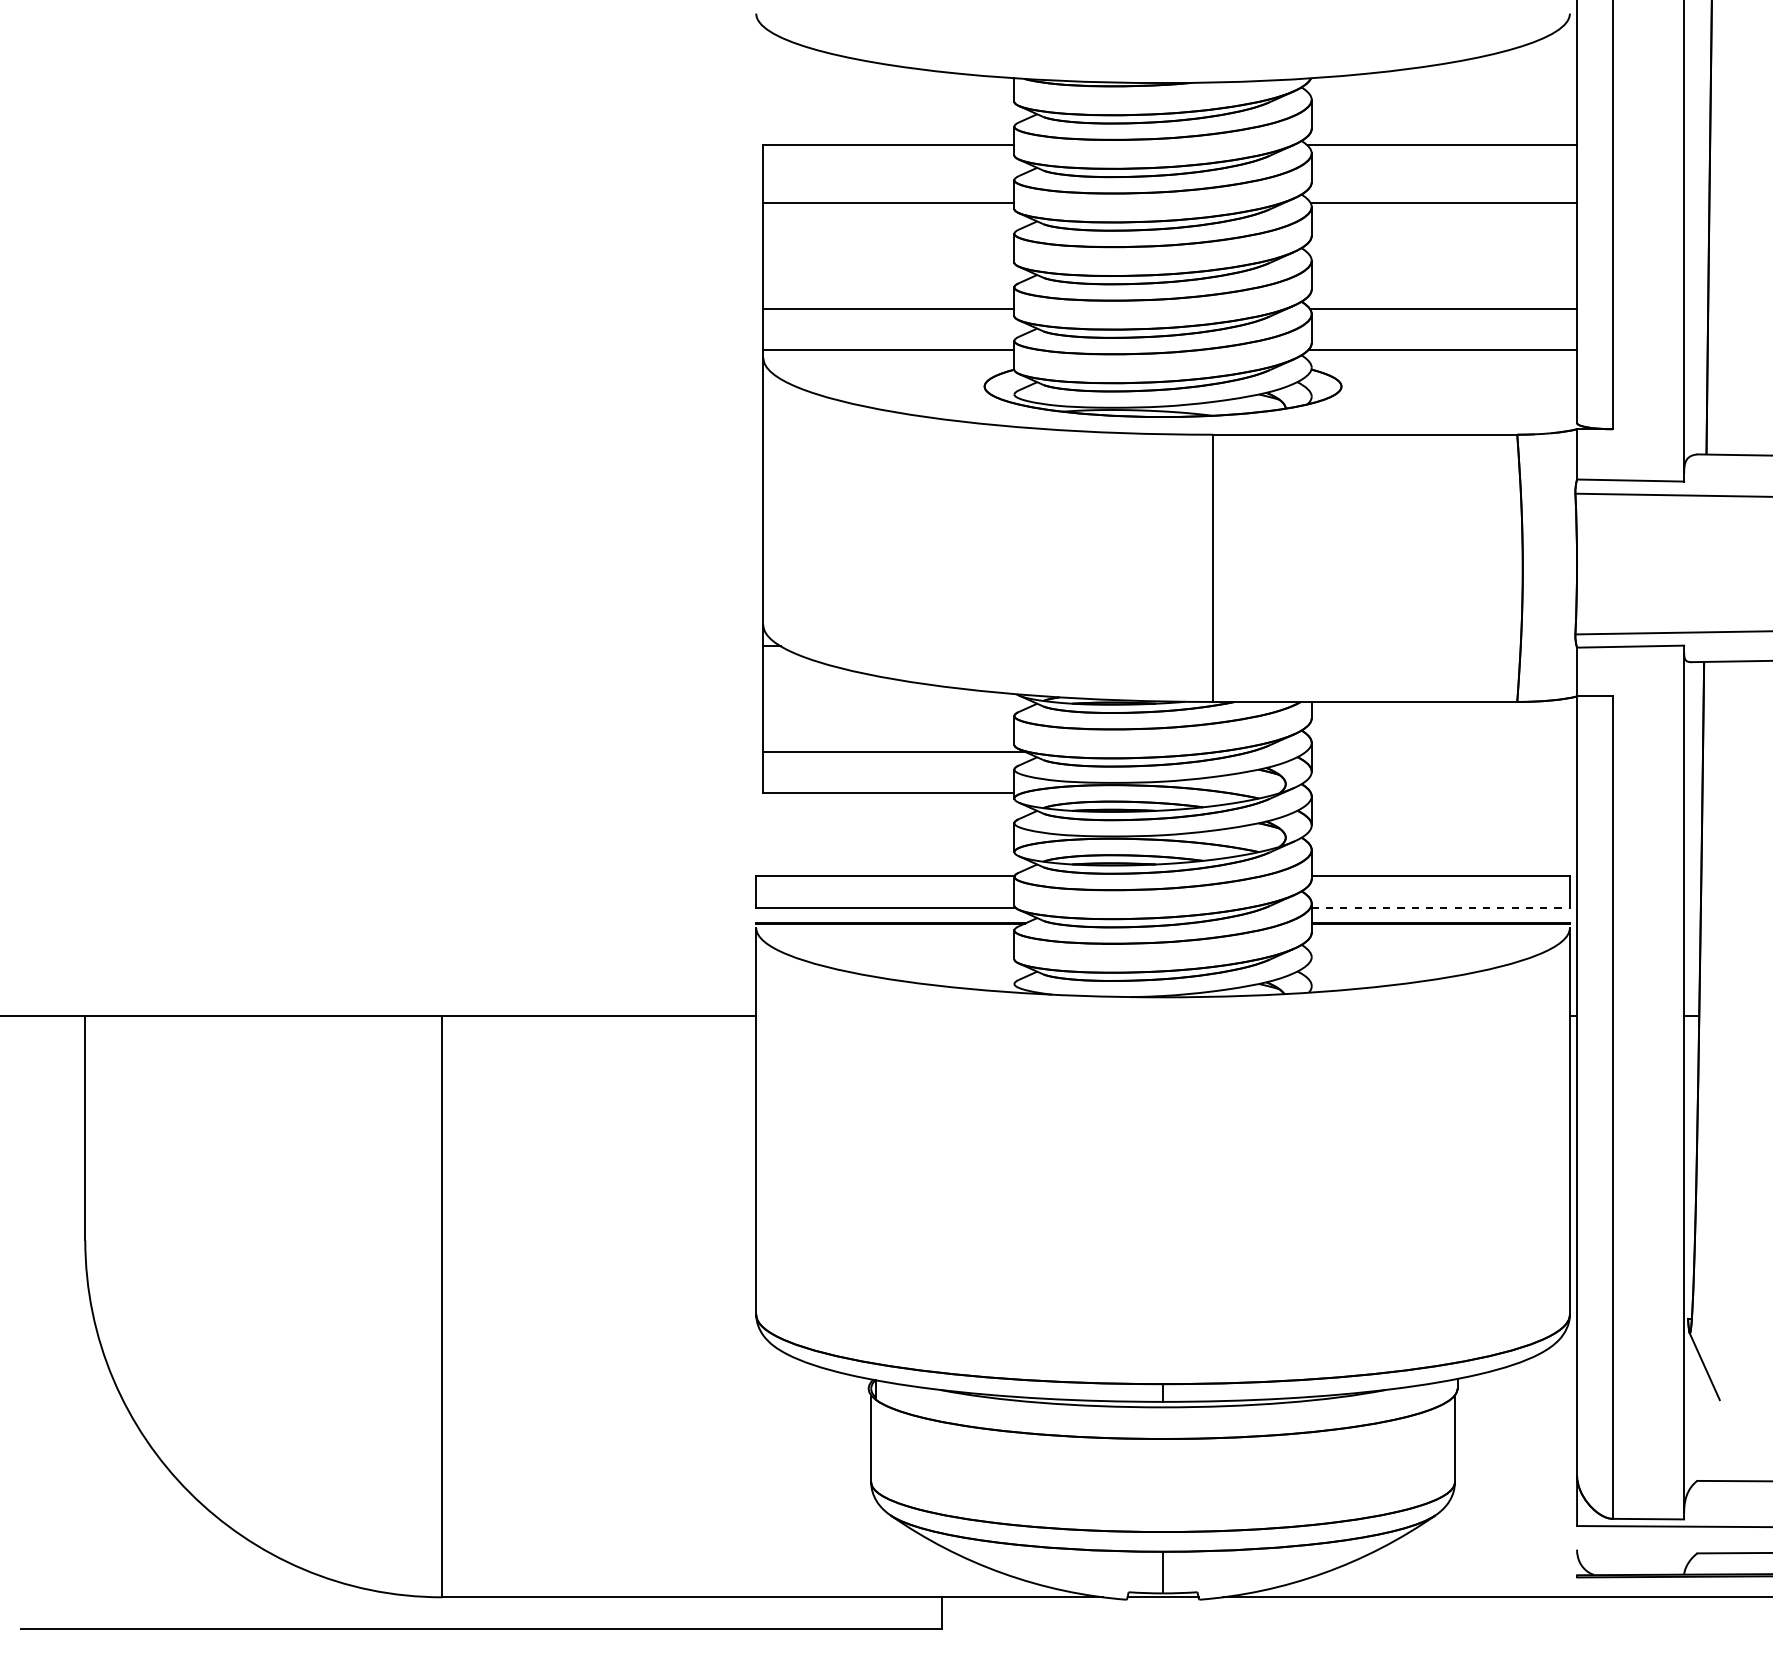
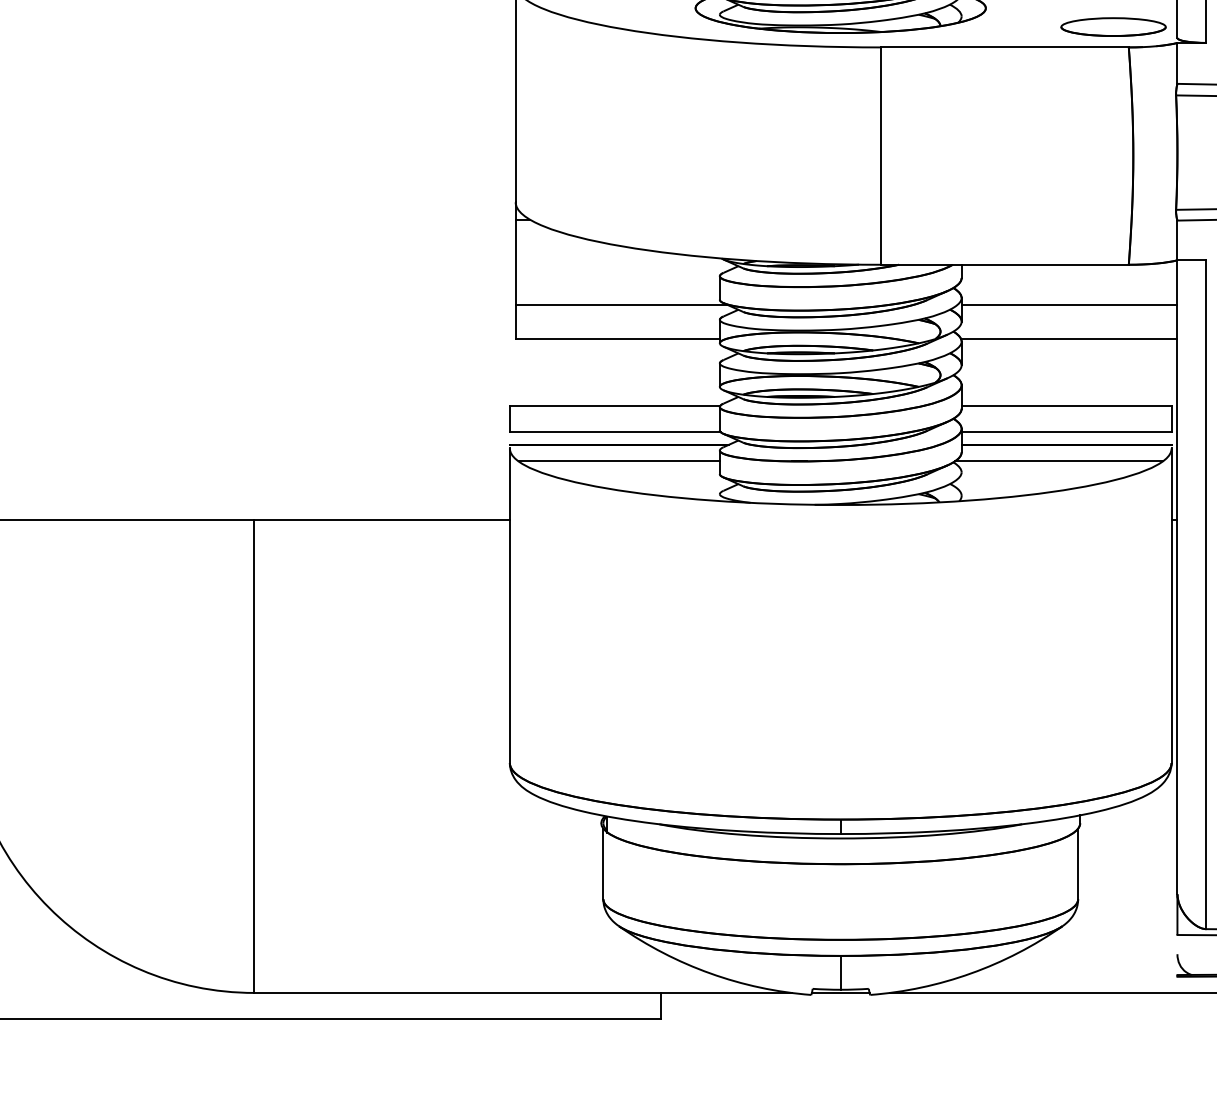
part: (1498, 409) -> (1113, 26), added
line: (1444, 751) -> (1069, 305), added
line: (1444, 793) -> (1069, 339), added
line: (1441, 908) -> (1067, 432), dashed -> solid
line: (890, 943) -> (619, 461), added
line: (1431, 943) -> (1059, 461), added

